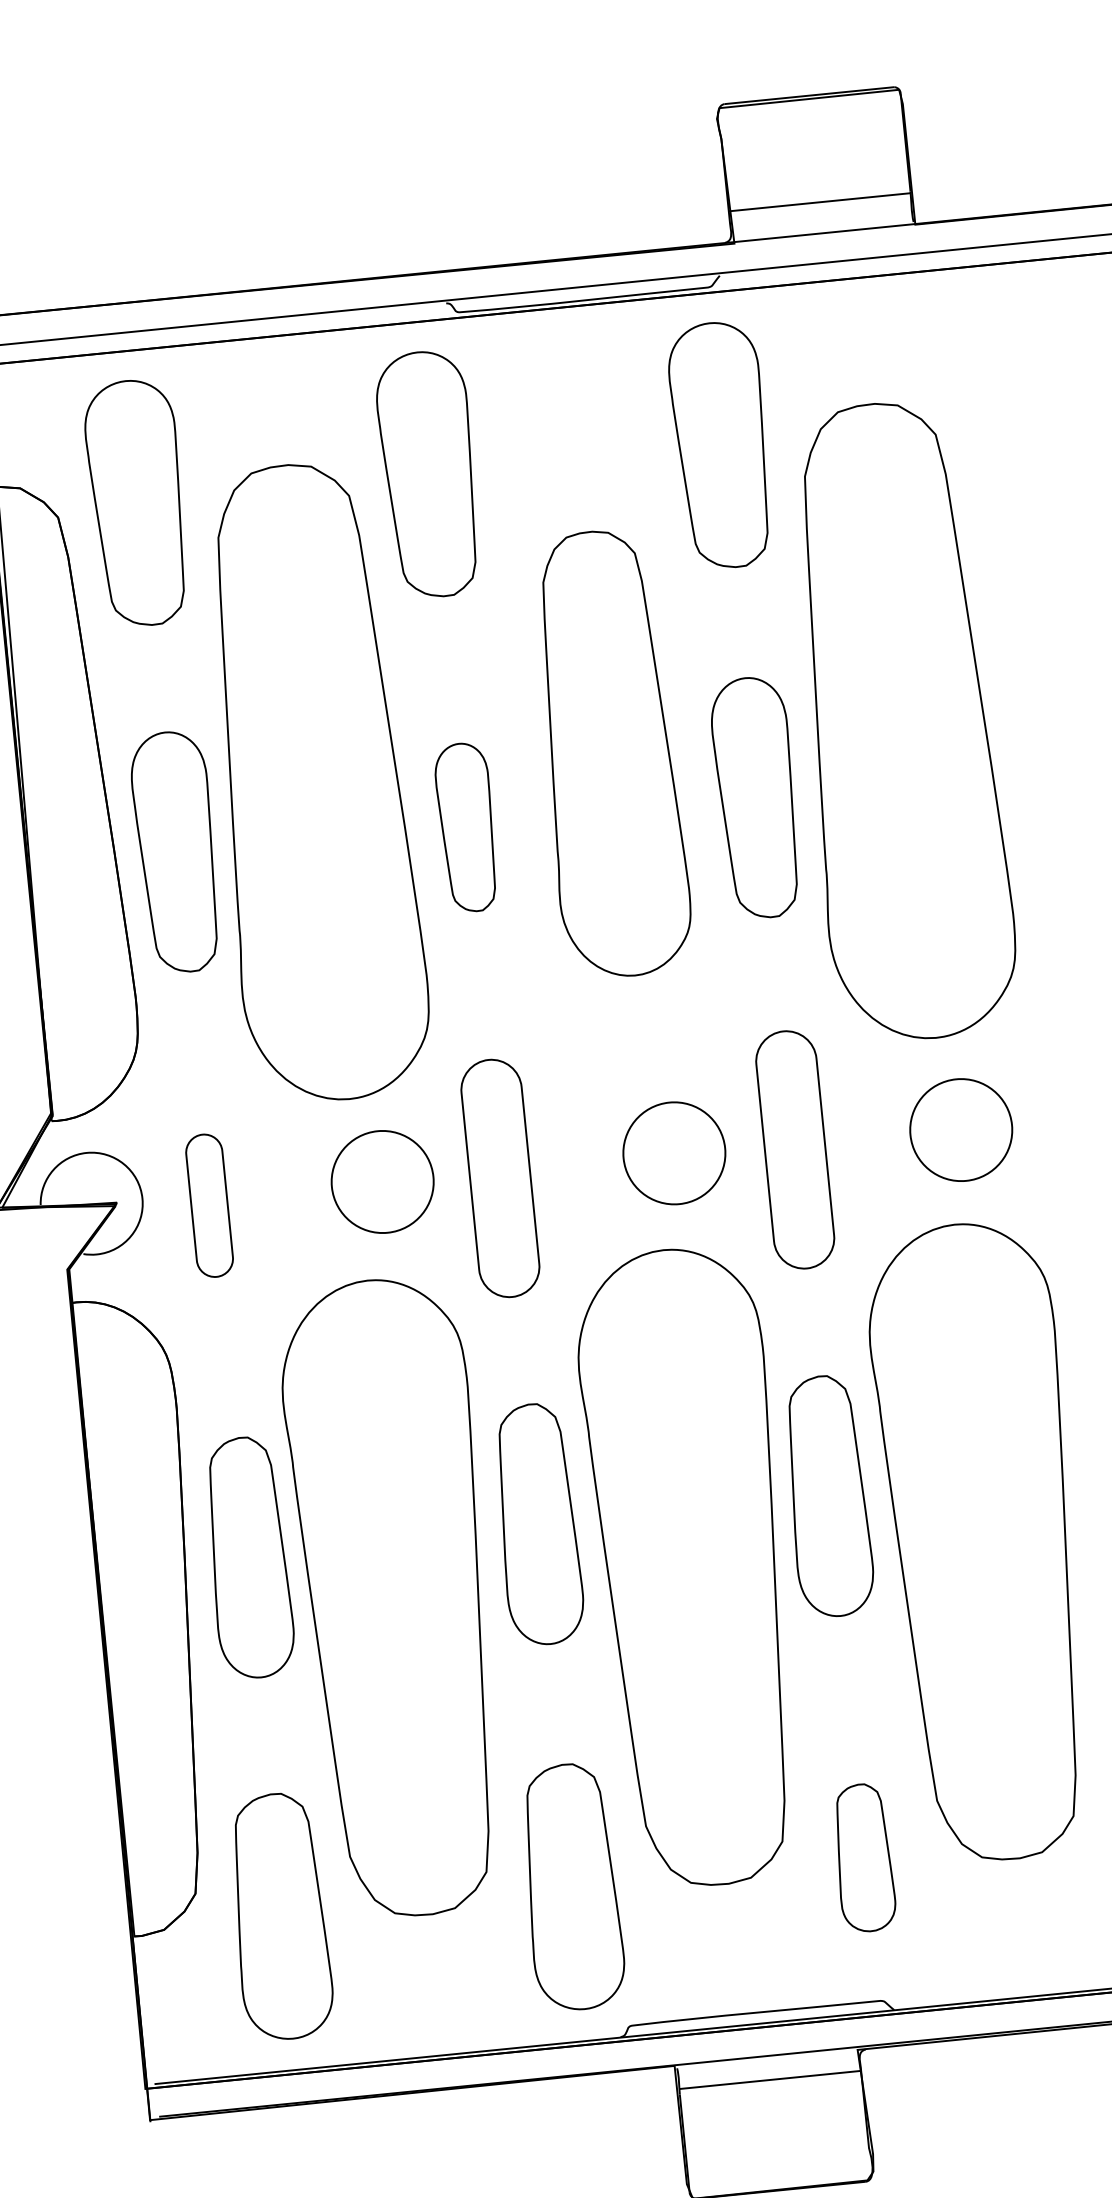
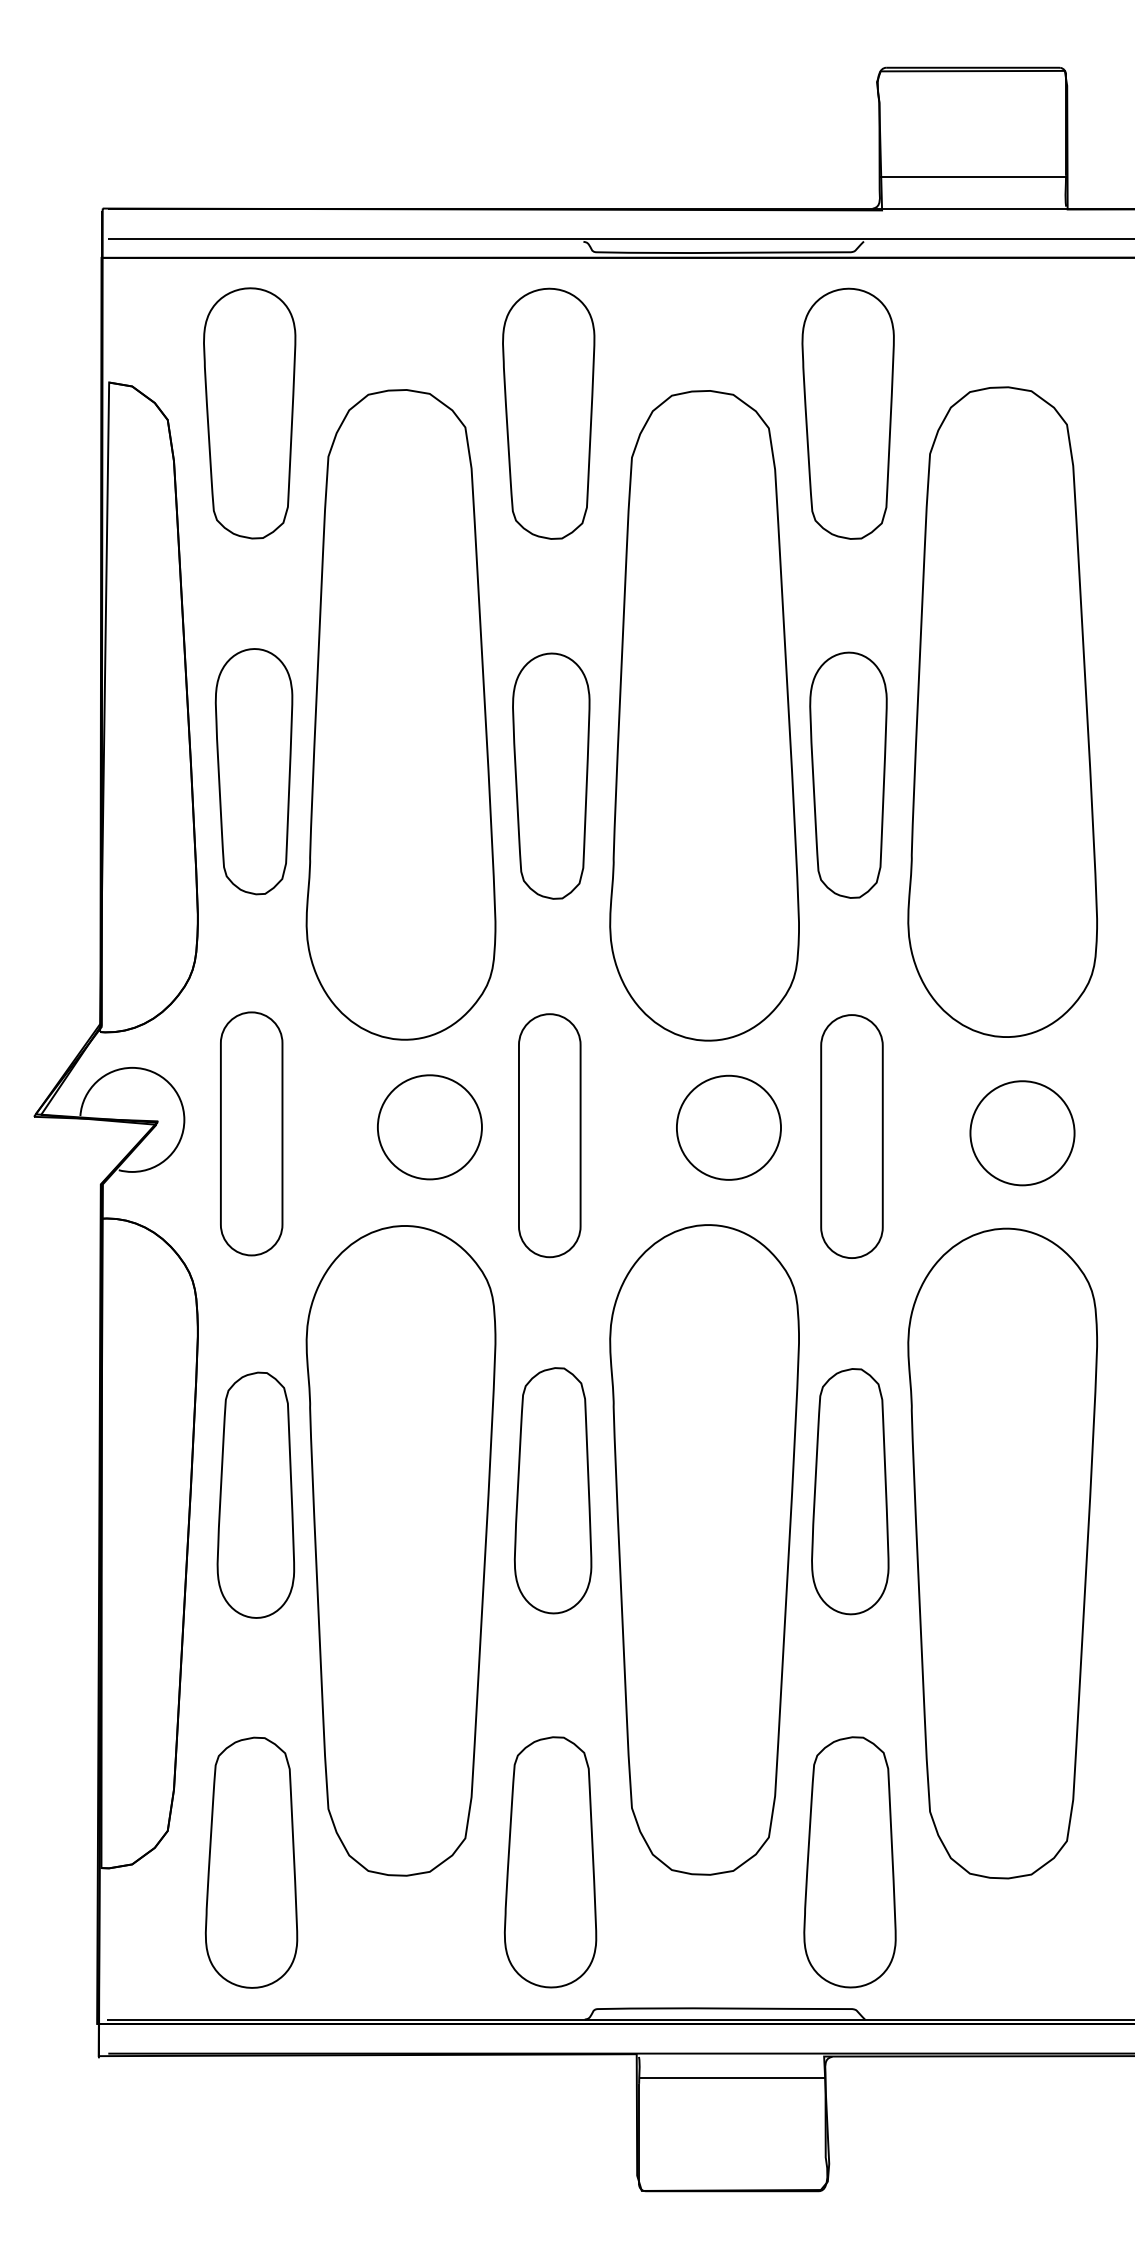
part: (610, 753) -> (704, 715), size x1.43
part: (467, 826) -> (551, 775), size x1.43
part: (209, 1205) -> (251, 1133), size x1.67
part: (863, 1858) -> (849, 1862), size x1.67

